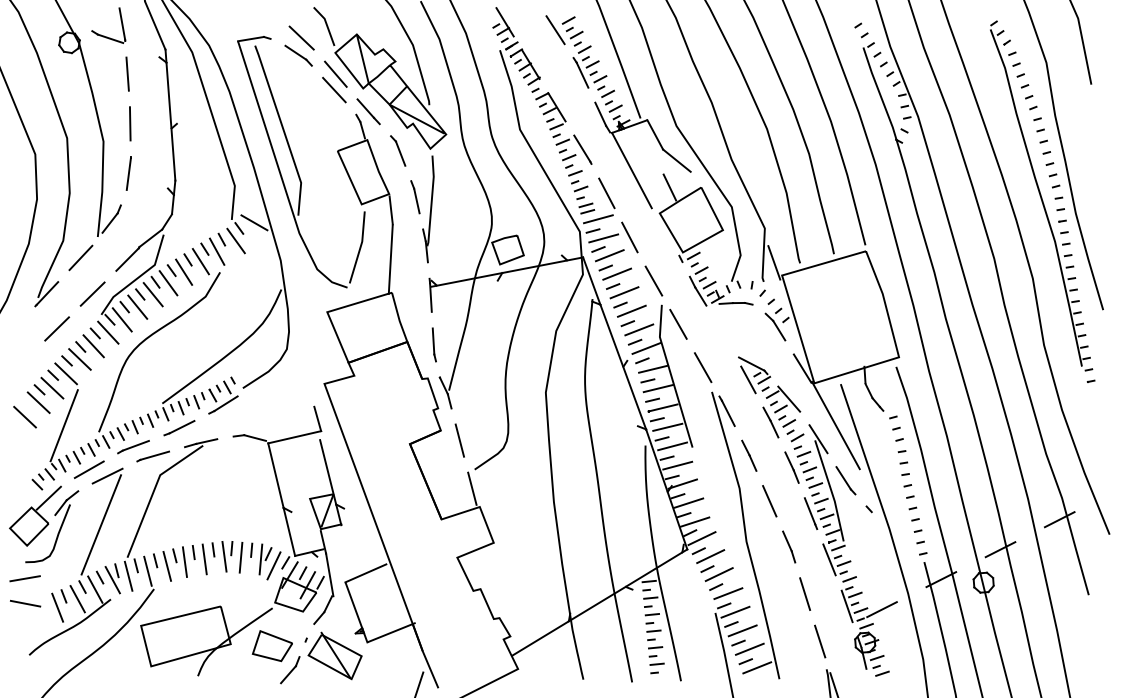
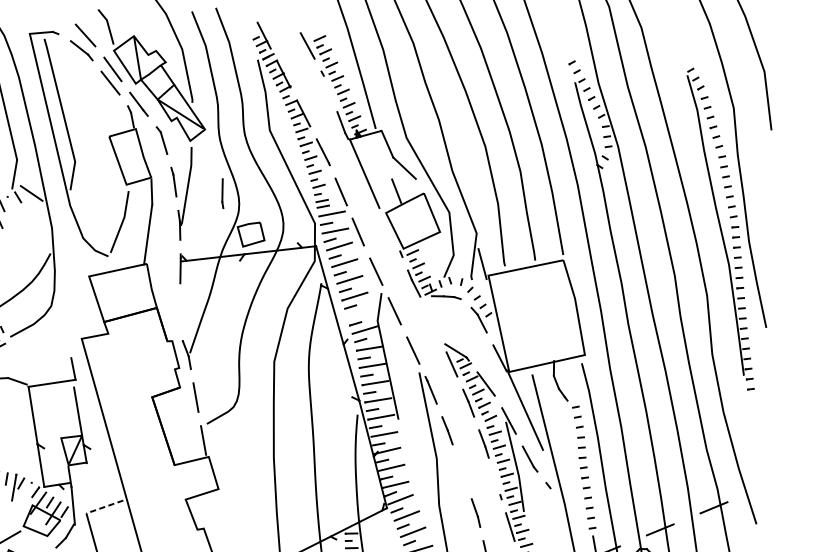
line: (582, 74) -> (328, 86), removed
line: (235, 240) -> (13, 207), removed
line: (639, 329) -> (360, 312), removed
line: (433, 344) -> (222, 193), moved
line: (769, 501) -> (461, 472), removed
line: (809, 511) -> (496, 483), removed
line: (273, 565) -> (24, 493), removed
line: (365, 573) -> (104, 507), solid -> dashed

